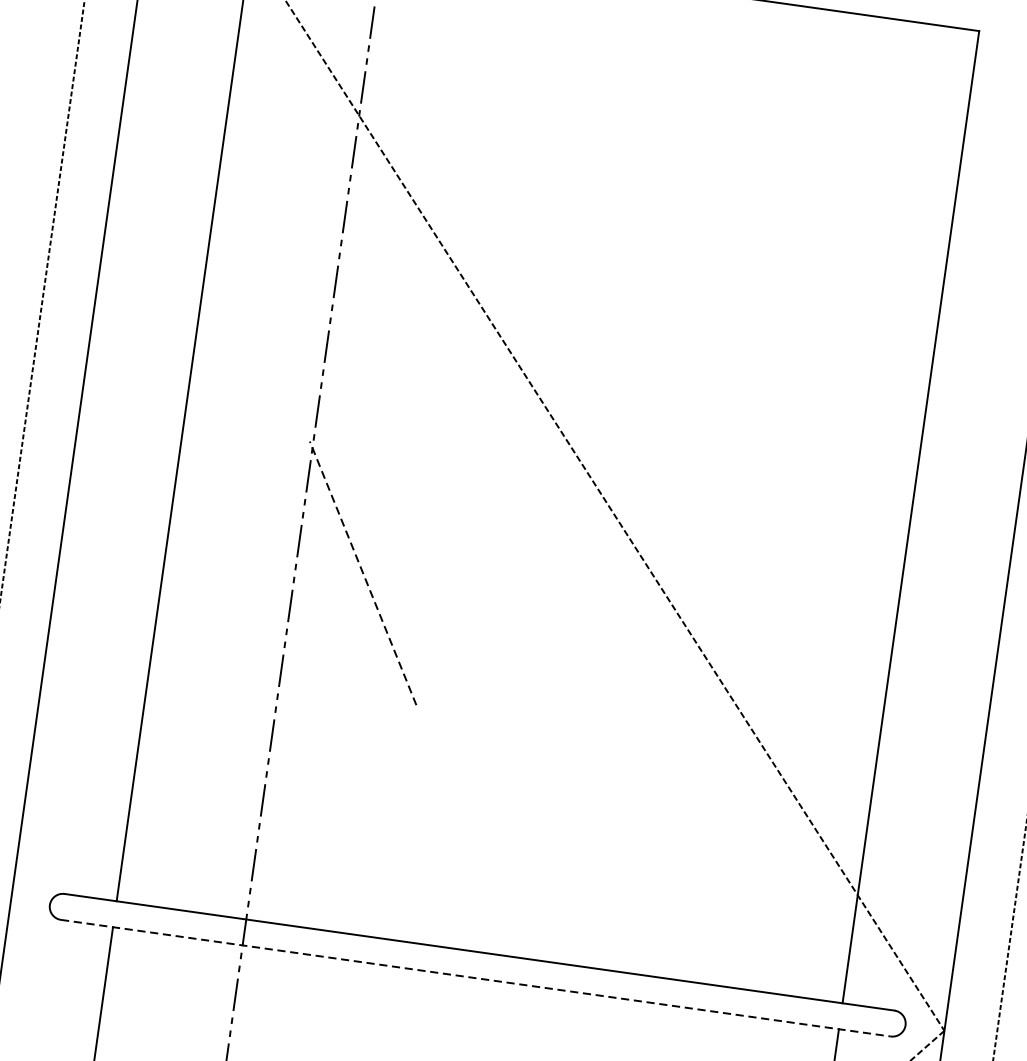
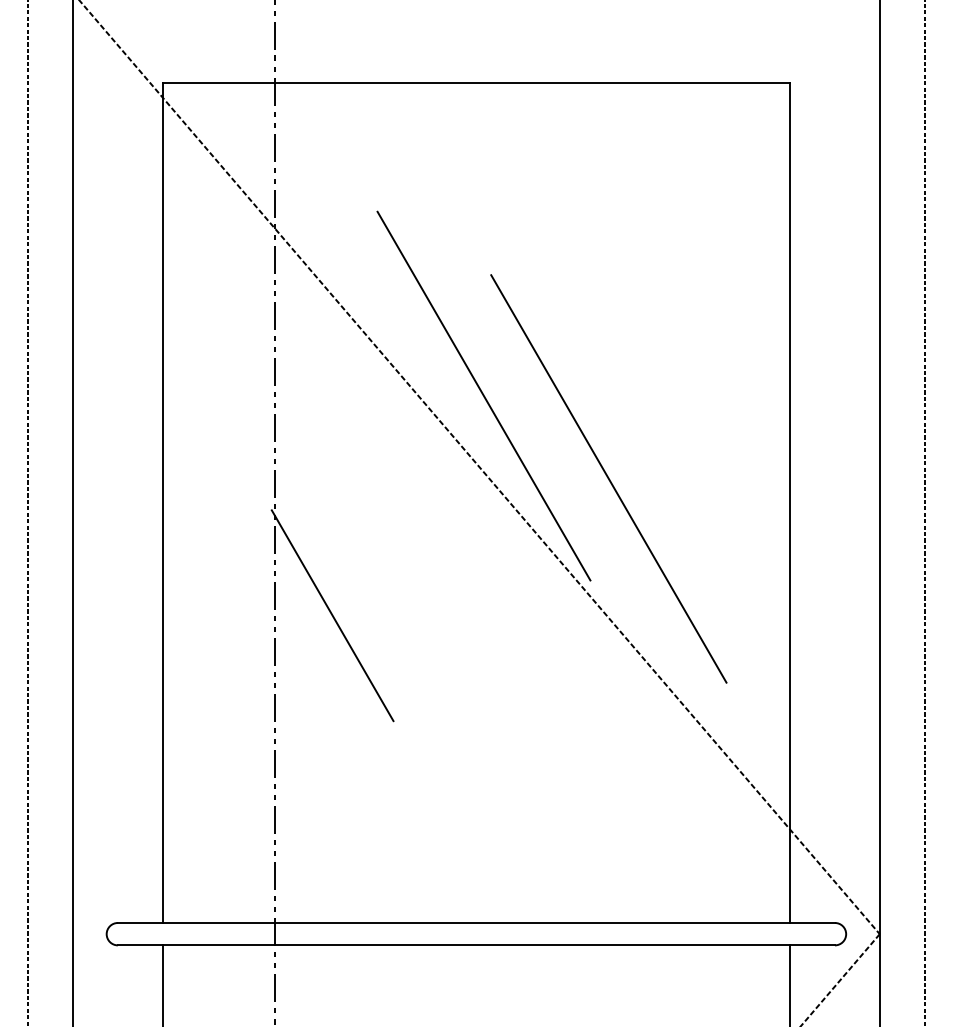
line: (573, 343) -> (483, 395), added
line: (704, 459) -> (608, 478), added
line: (363, 573) -> (332, 615), dashed -> solid
line: (475, 978) -> (476, 945), dashed -> solid

